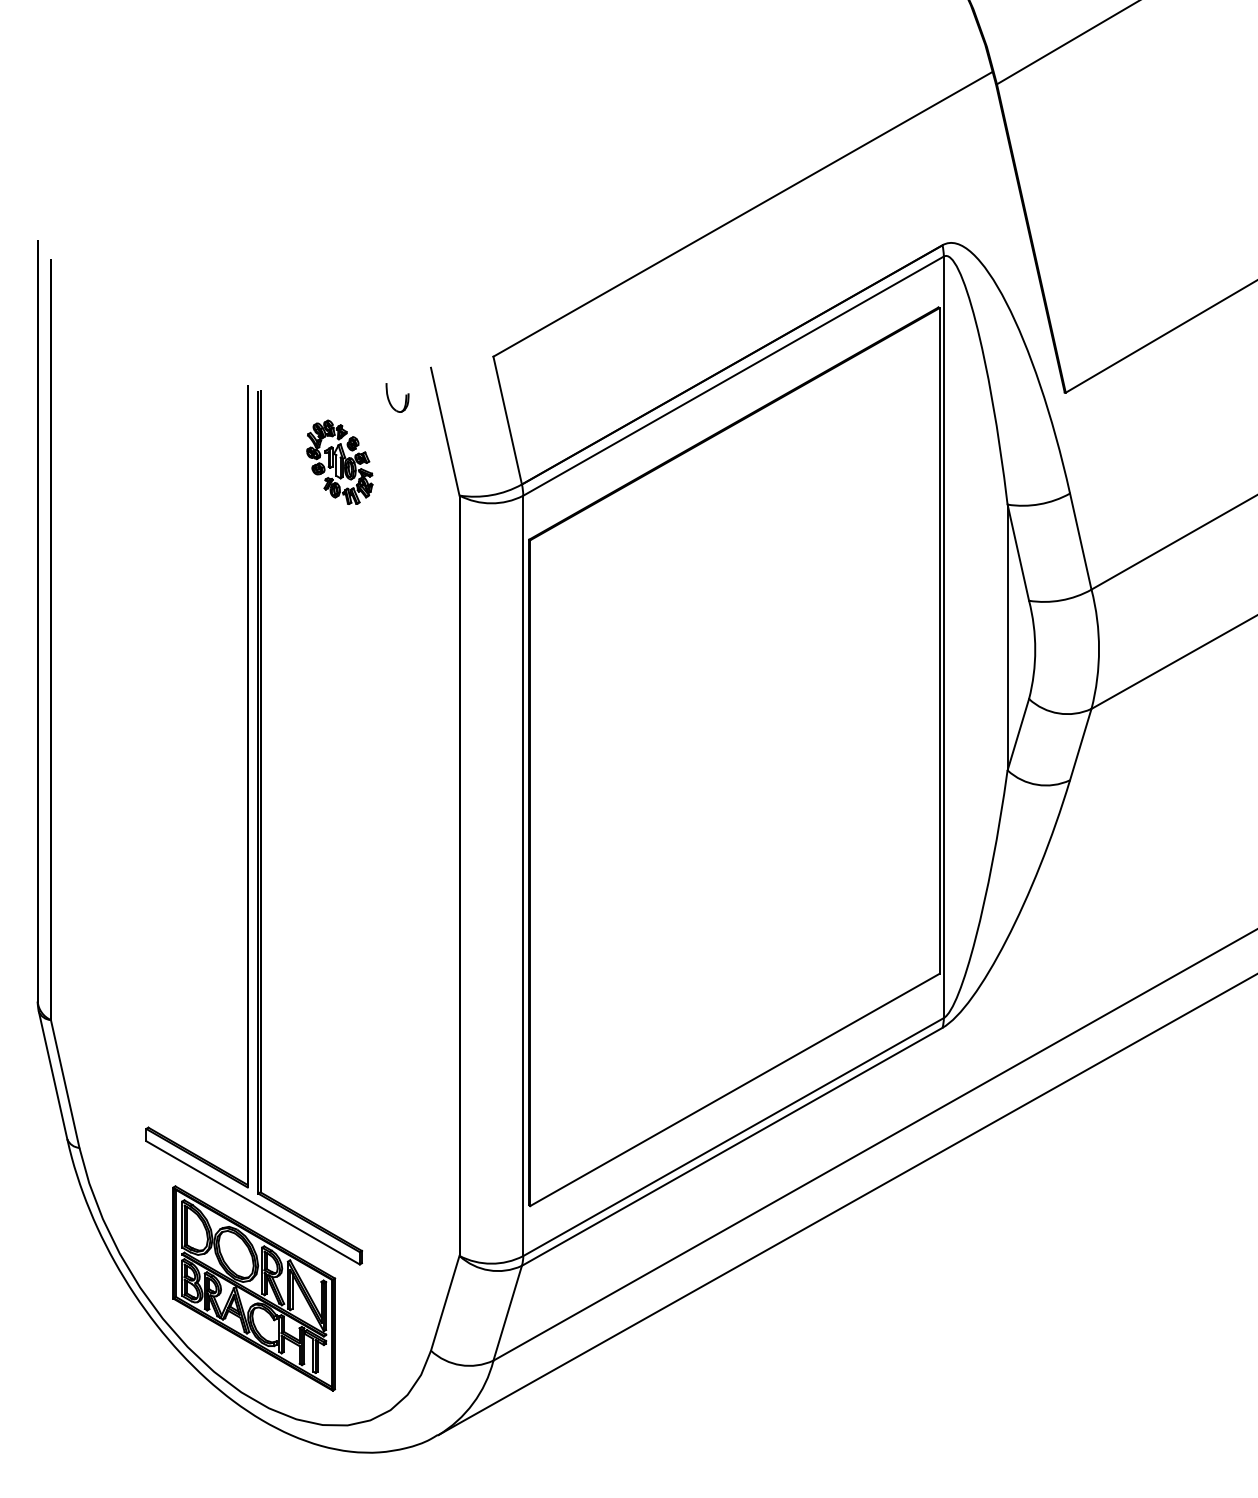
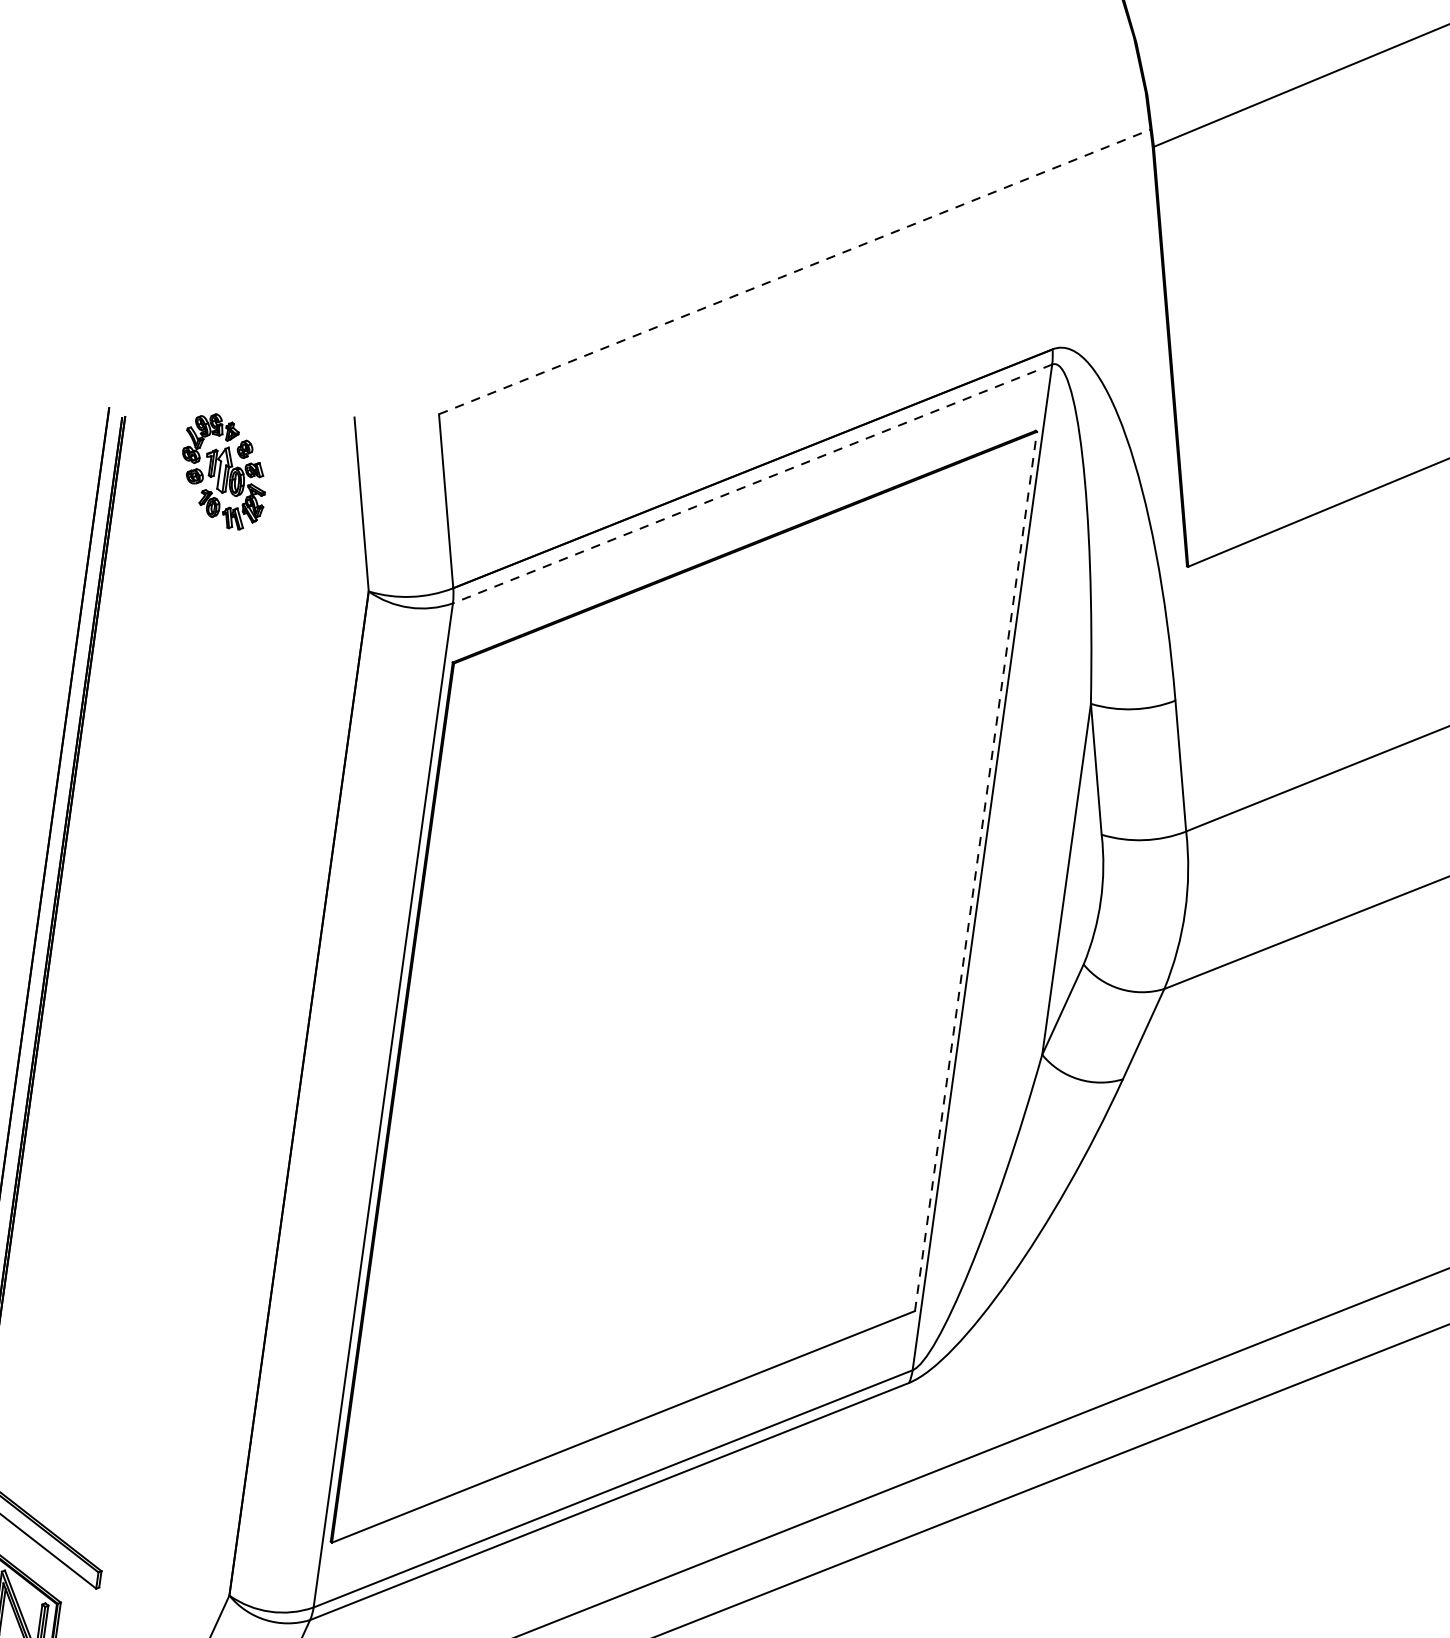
line: (743, 214) -> (795, 272), solid -> dashed
line: (733, 376) -> (752, 484), solid -> dashed
part: (405, 397) -> (315, 452), removed
part: (339, 461) -> (224, 470), moved
line: (939, 641) -> (975, 872), solid -> dashed

